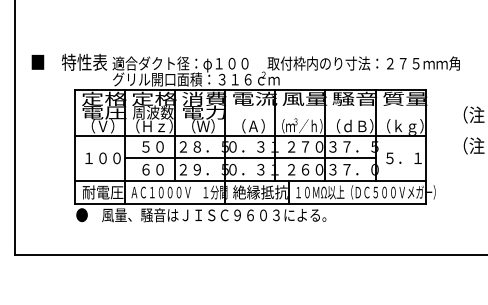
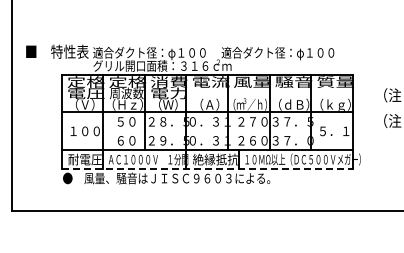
text: (362, 64) -> (300, 53), 取付枠内のり寸法：２７５ｍｍ角 -> 適合ダクト径：φ１００
line: (250, 158) -> (207, 131), removed
line: (250, 204) -> (207, 169), solid -> dashed

